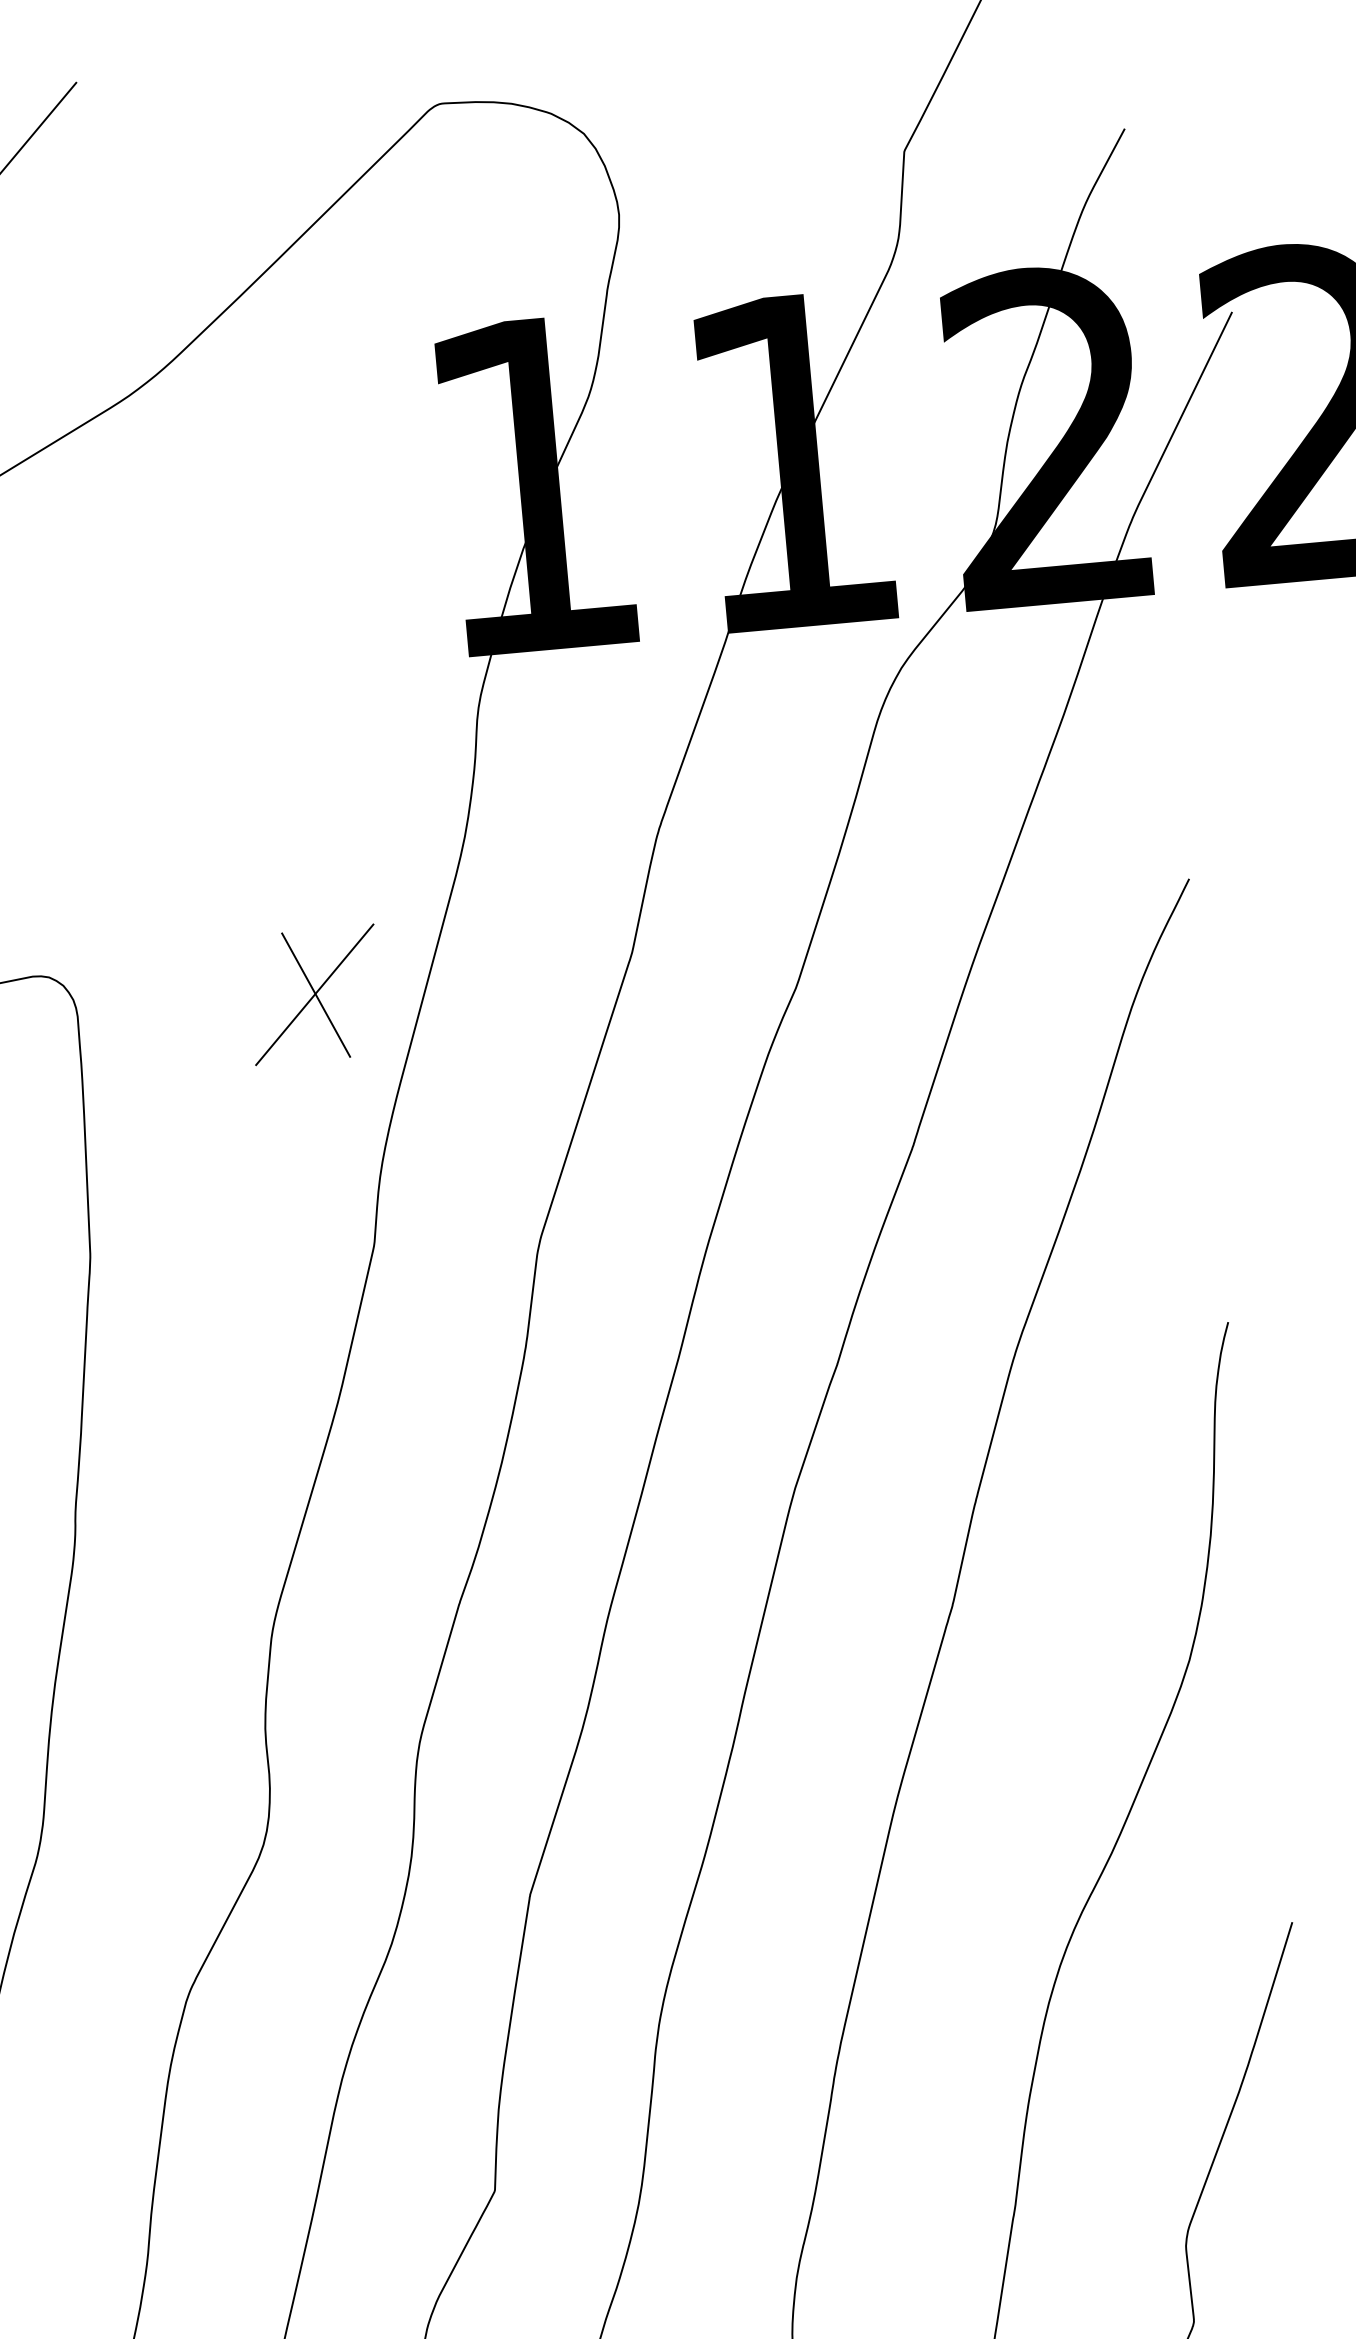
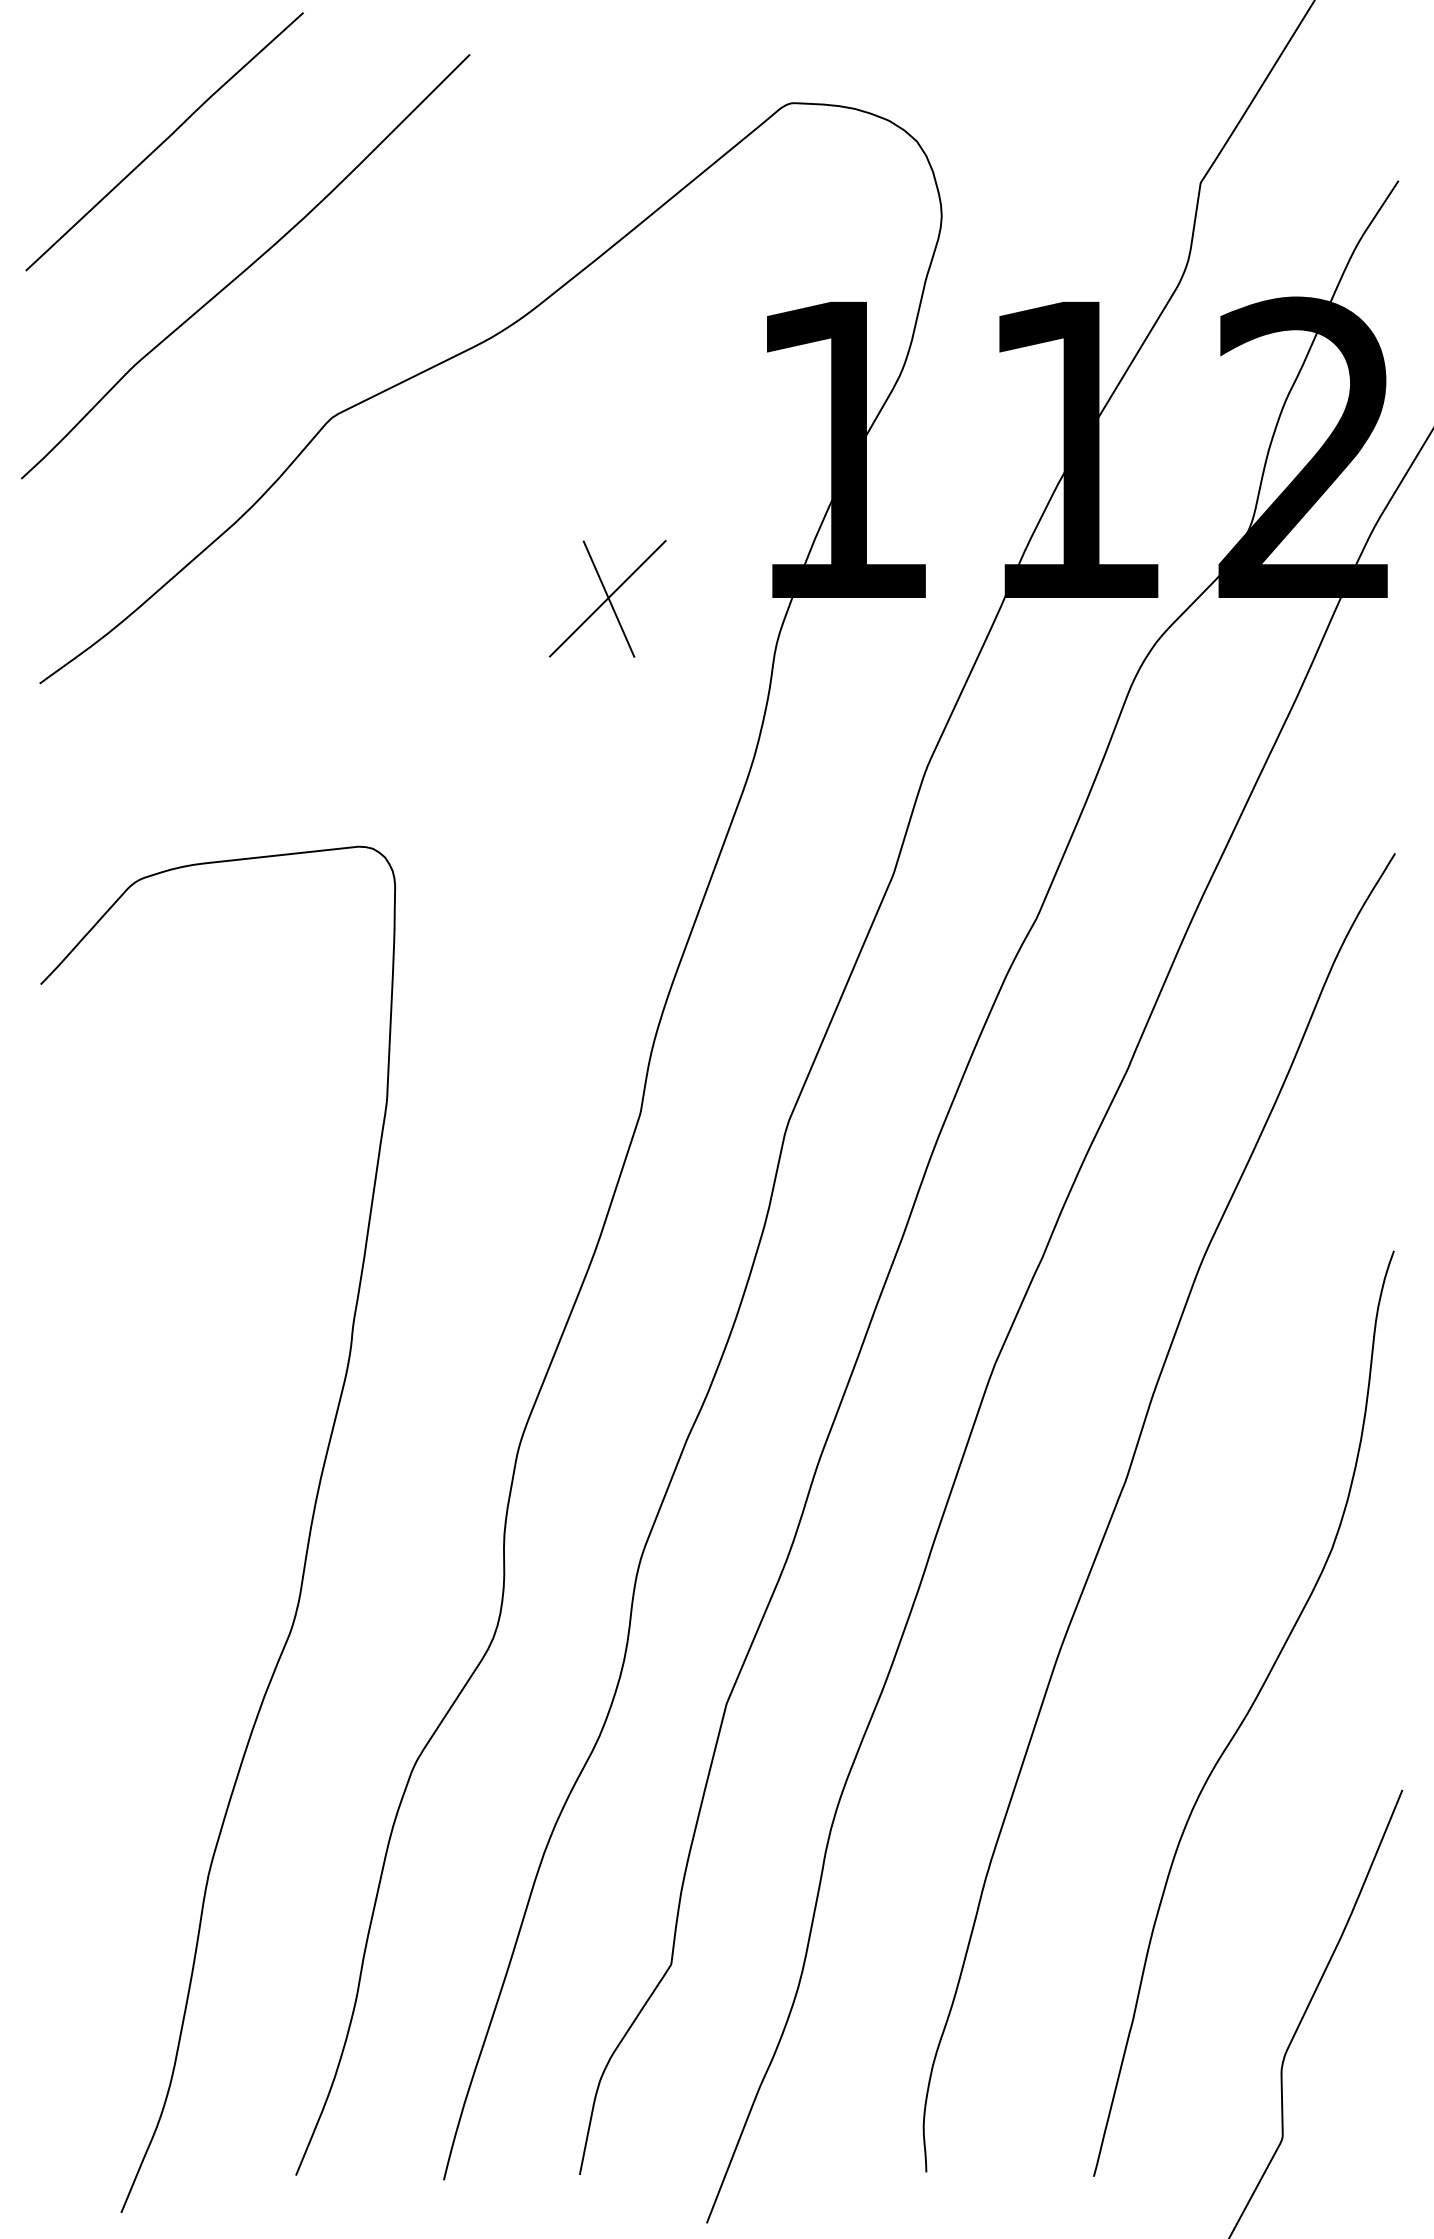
part: (314, 994) -> (607, 598), moved

